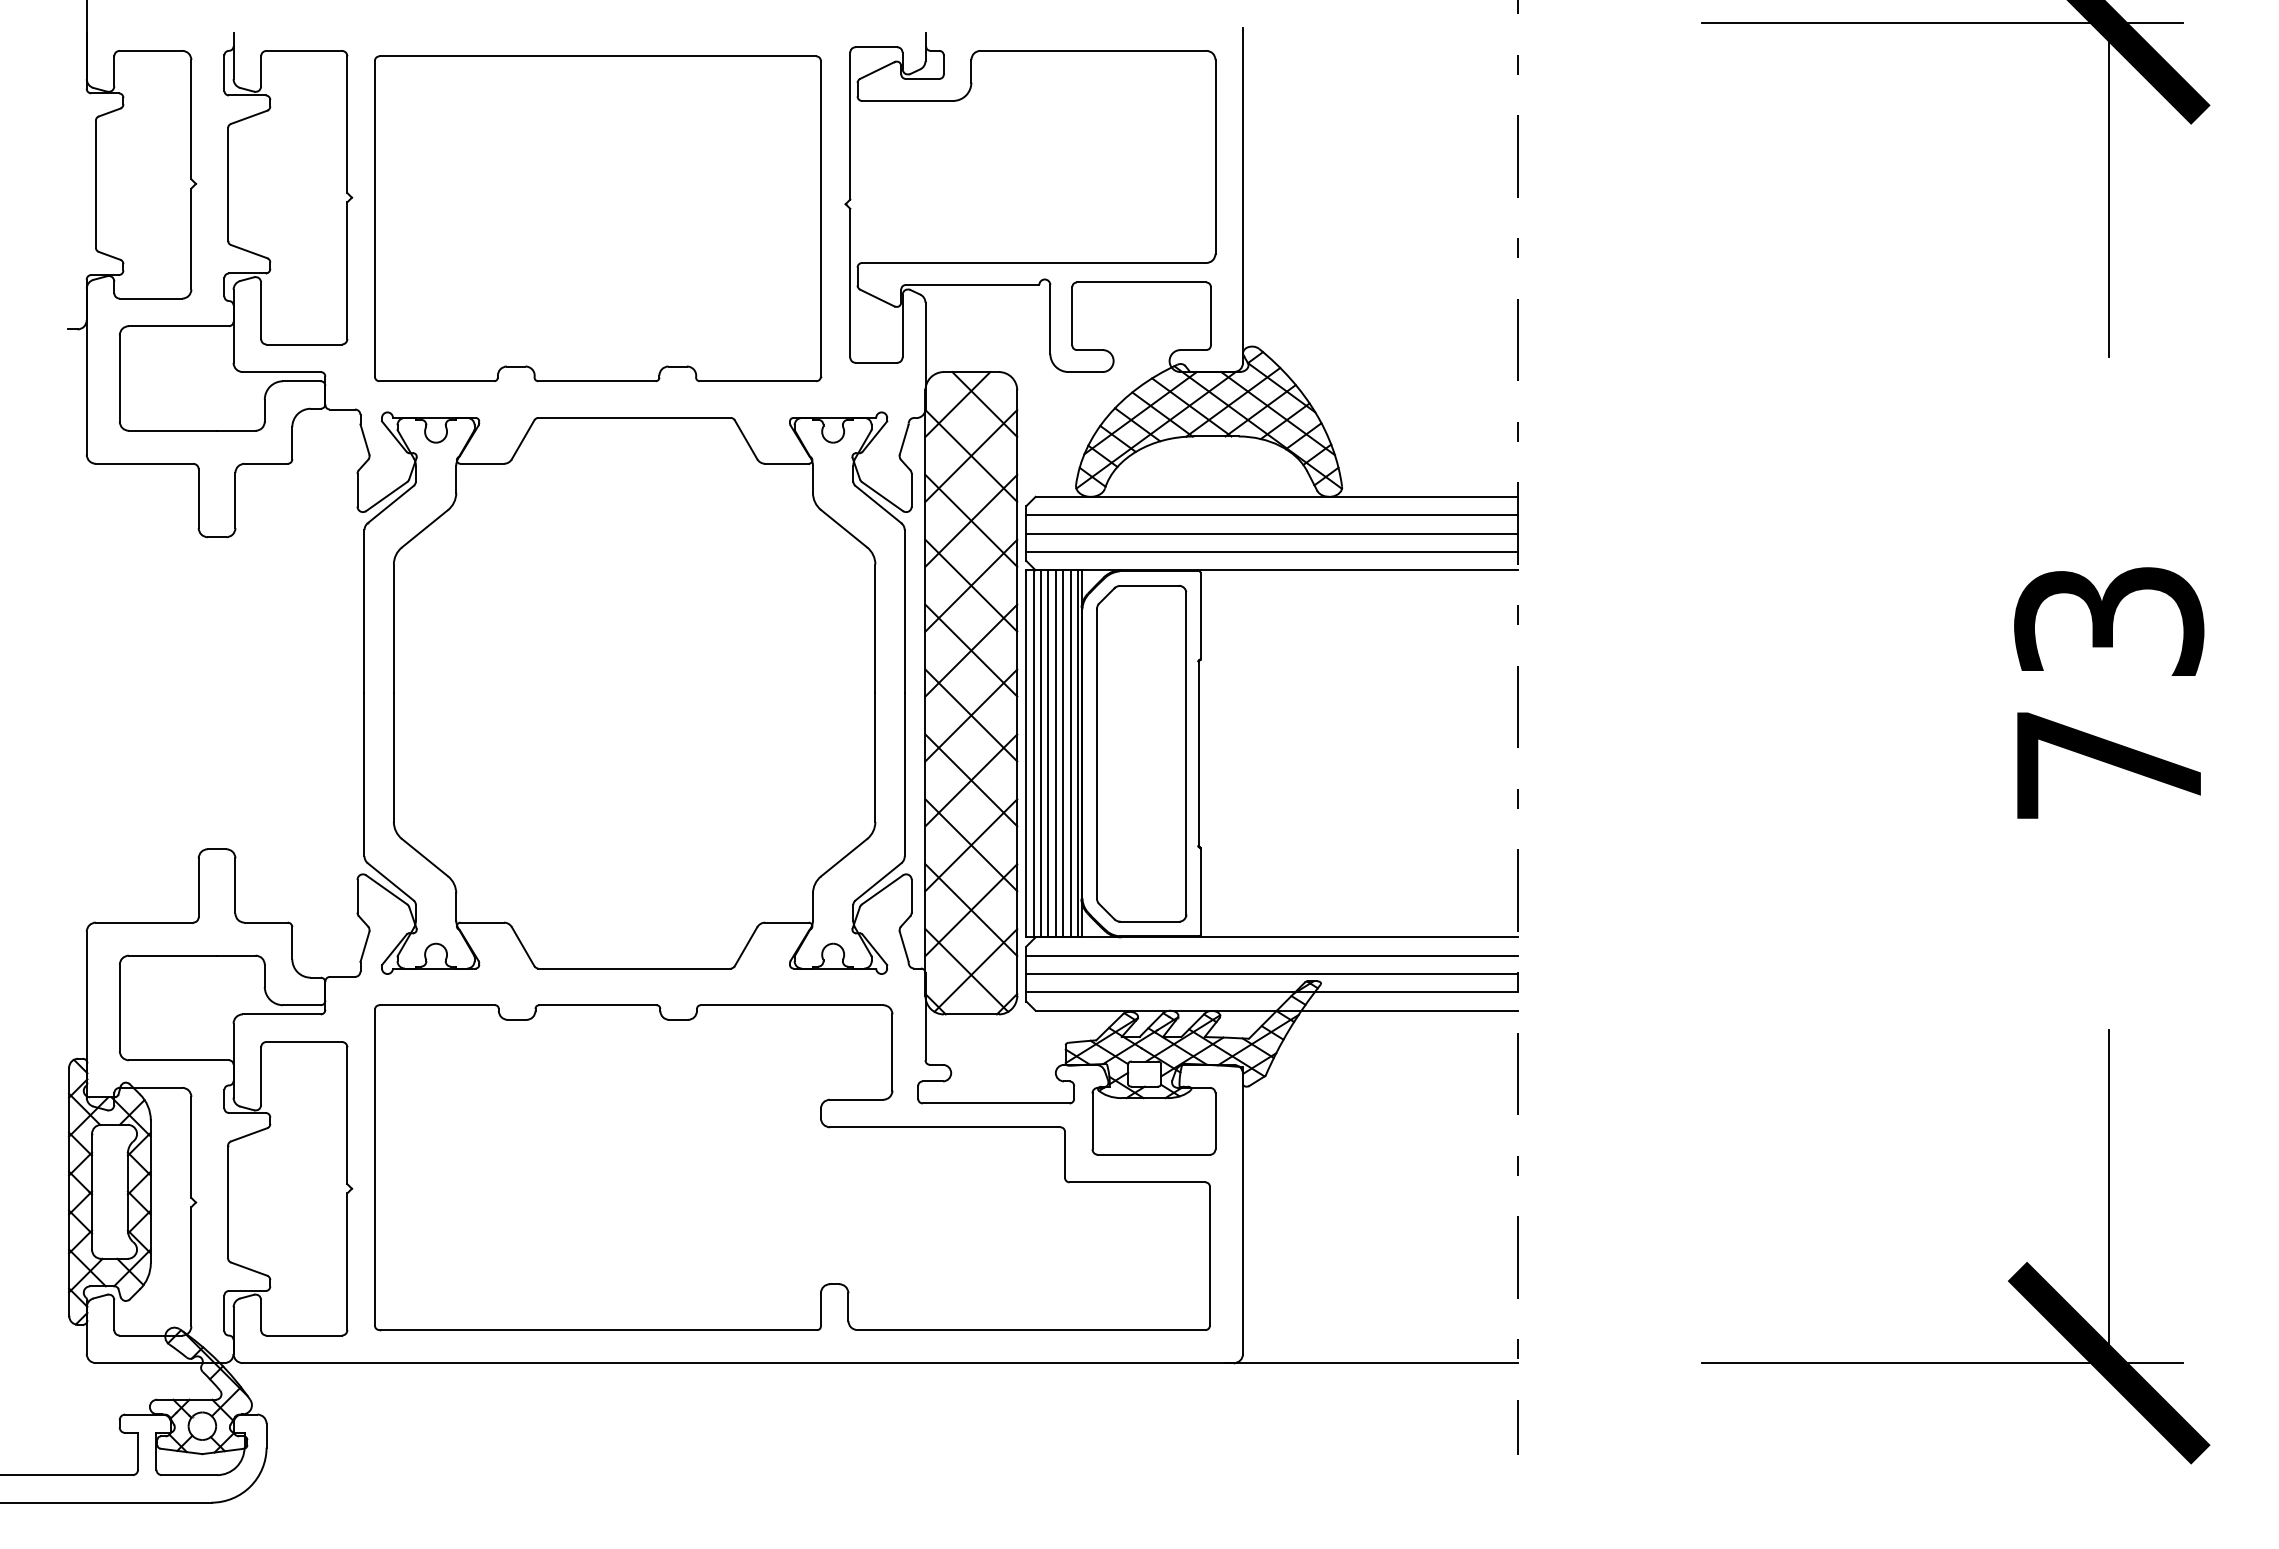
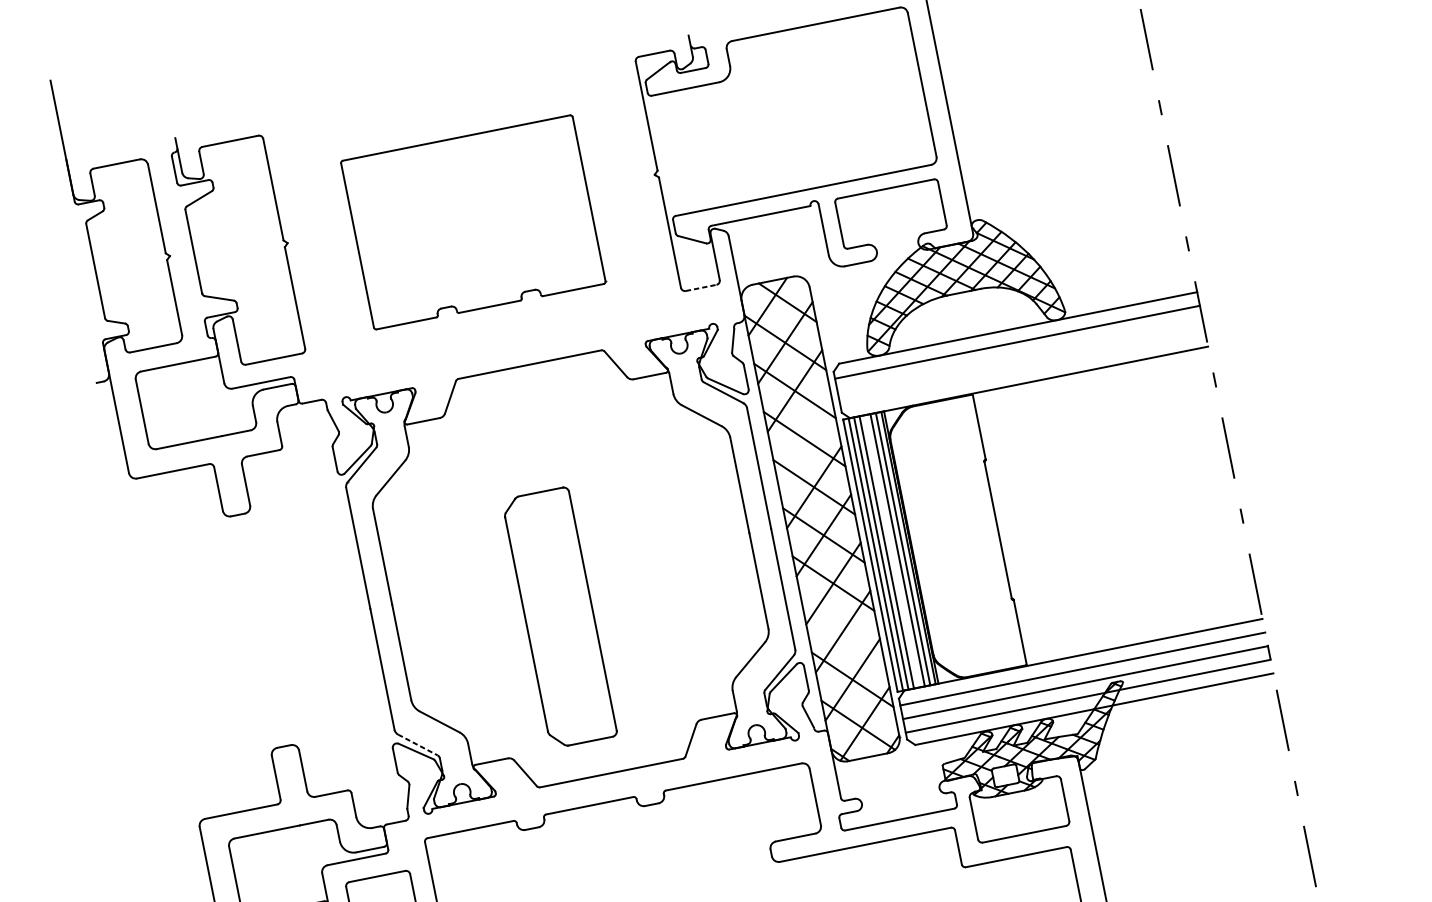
part: (598, 218) -> (473, 222), size x0.7
line: (876, 362) -> (701, 287), solid -> dashed
line: (1272, 533) -> (1020, 355), removed
line: (1272, 551) -> (1022, 369), removed
line: (971, 585) -> (804, 439), removed
line: (1055, 753) -> (891, 551), removed
part: (1141, 753) -> (559, 617), moved
line: (971, 845) -> (843, 631), removed
line: (390, 881) -> (417, 744), solid -> dashed

